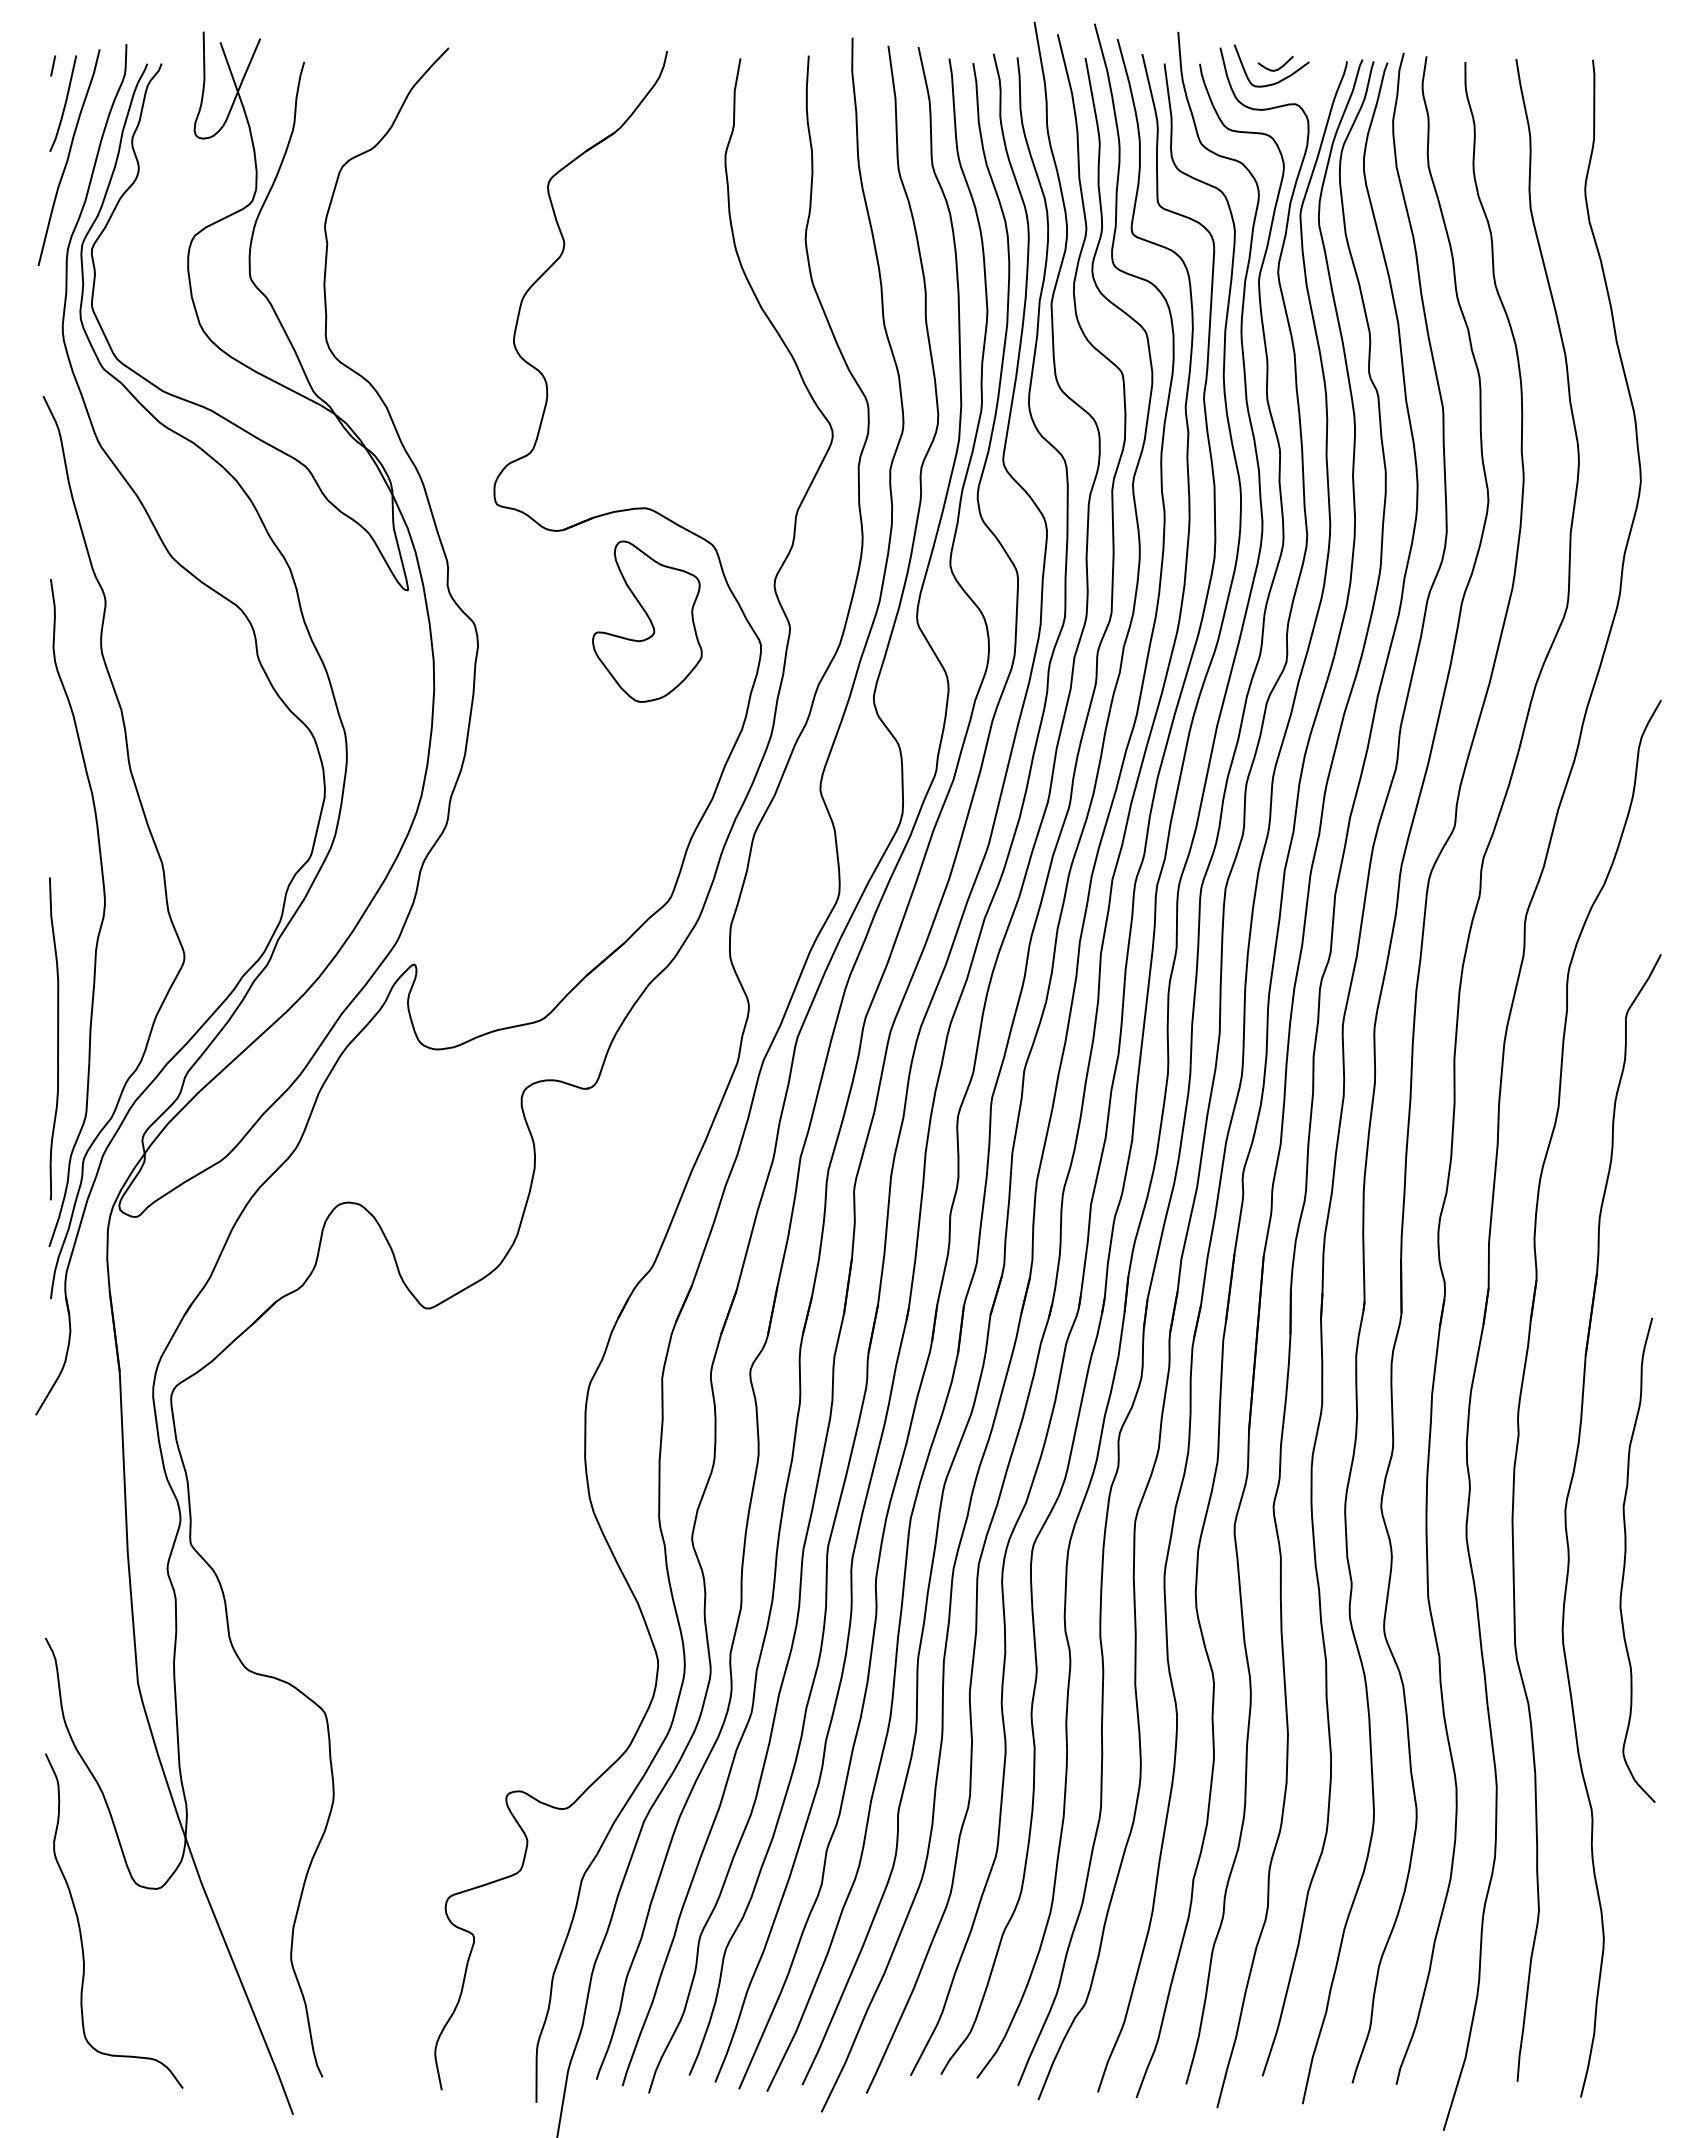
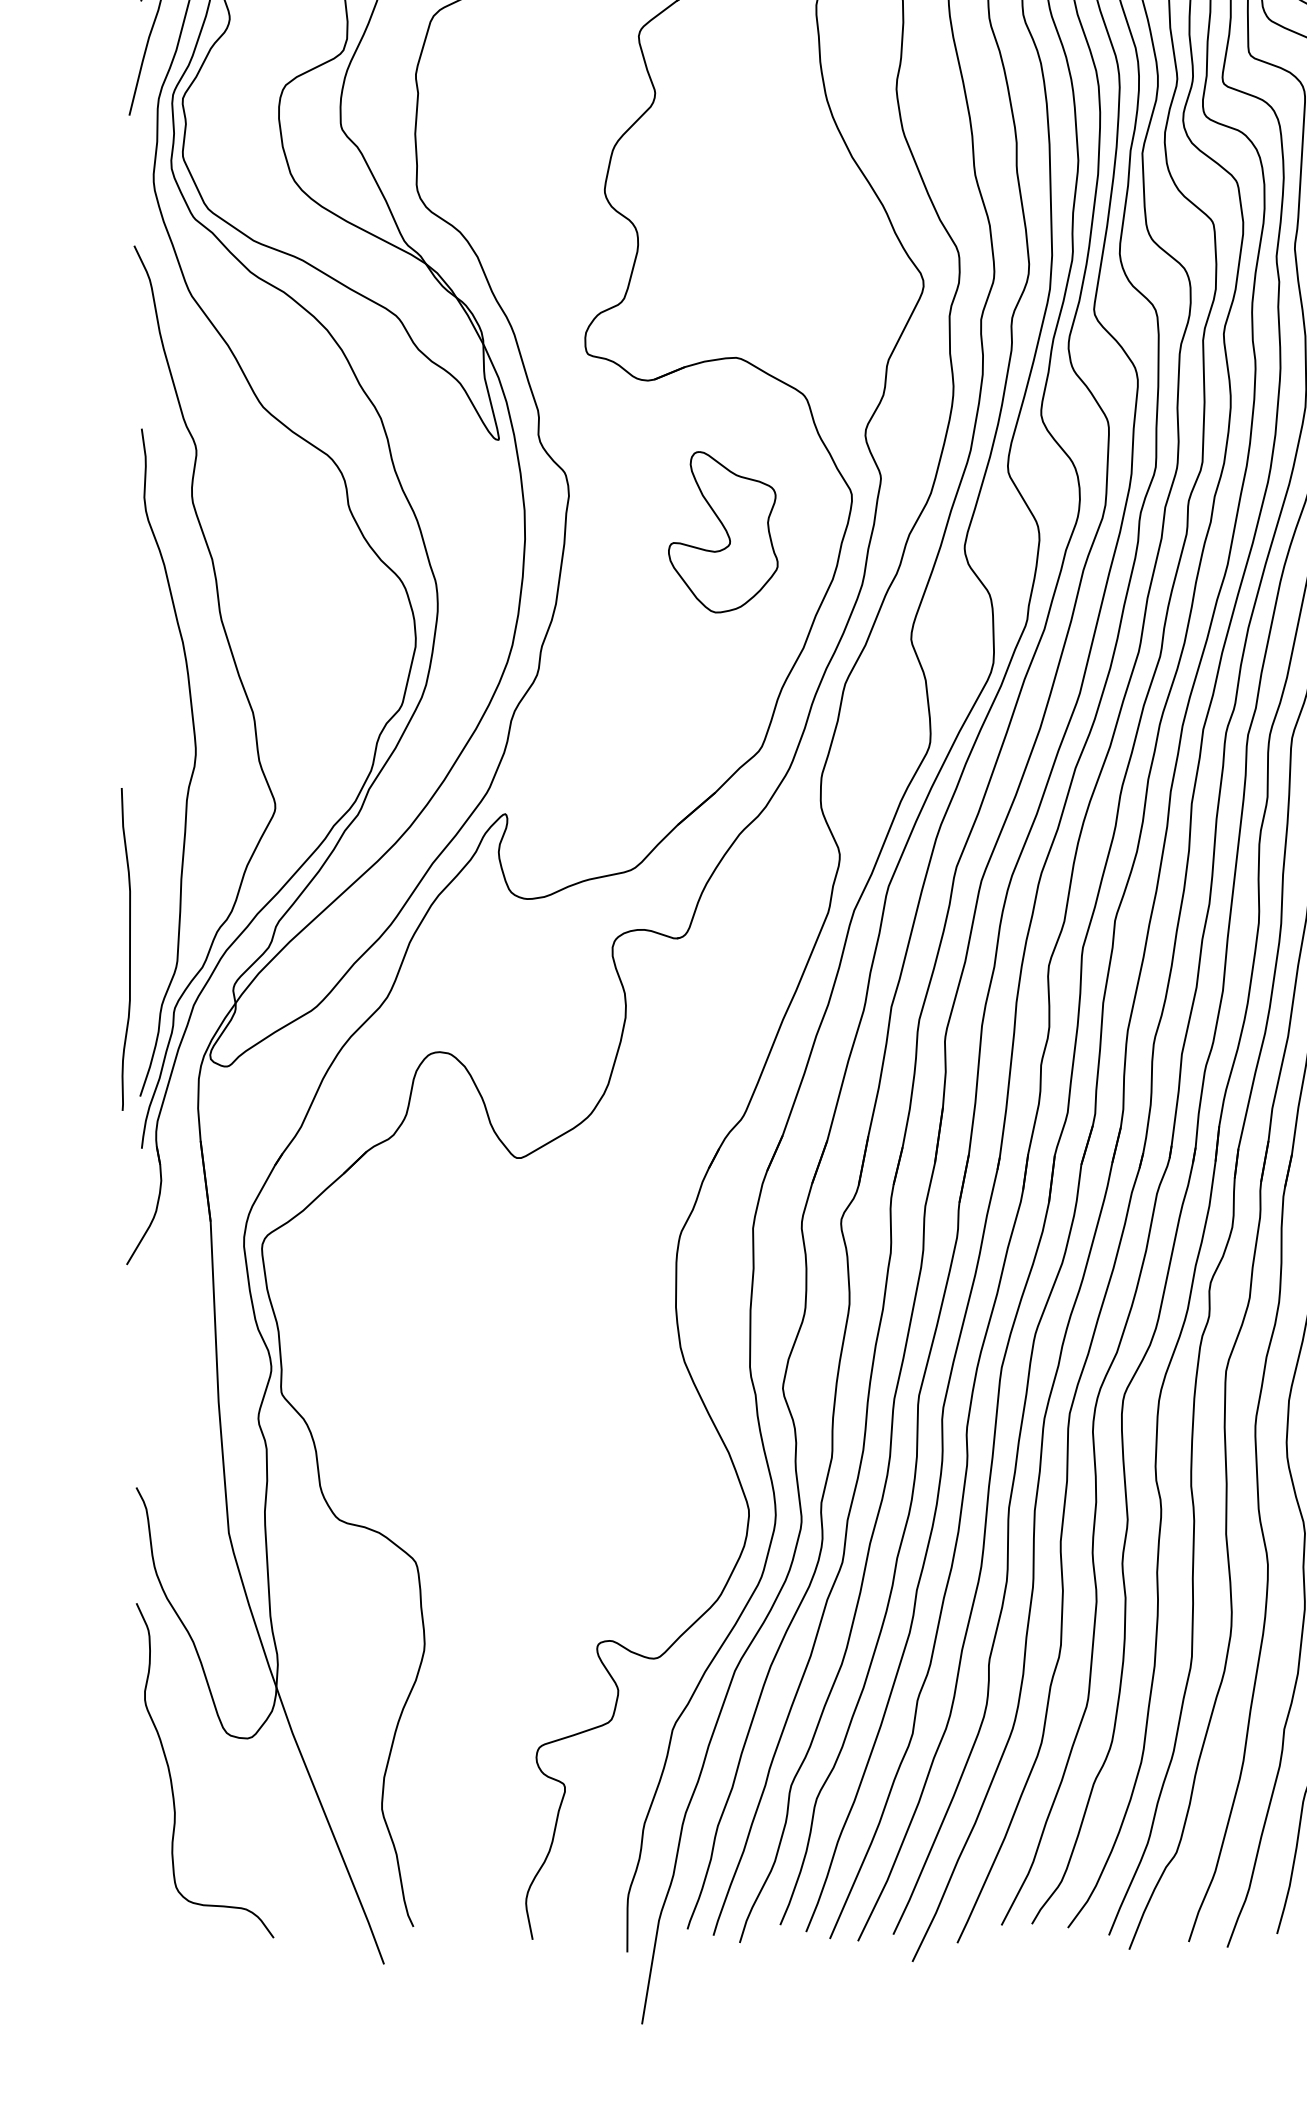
part: (647, 621) -> (723, 532), moved
curve: (57, 1038) -> (129, 949), moved

